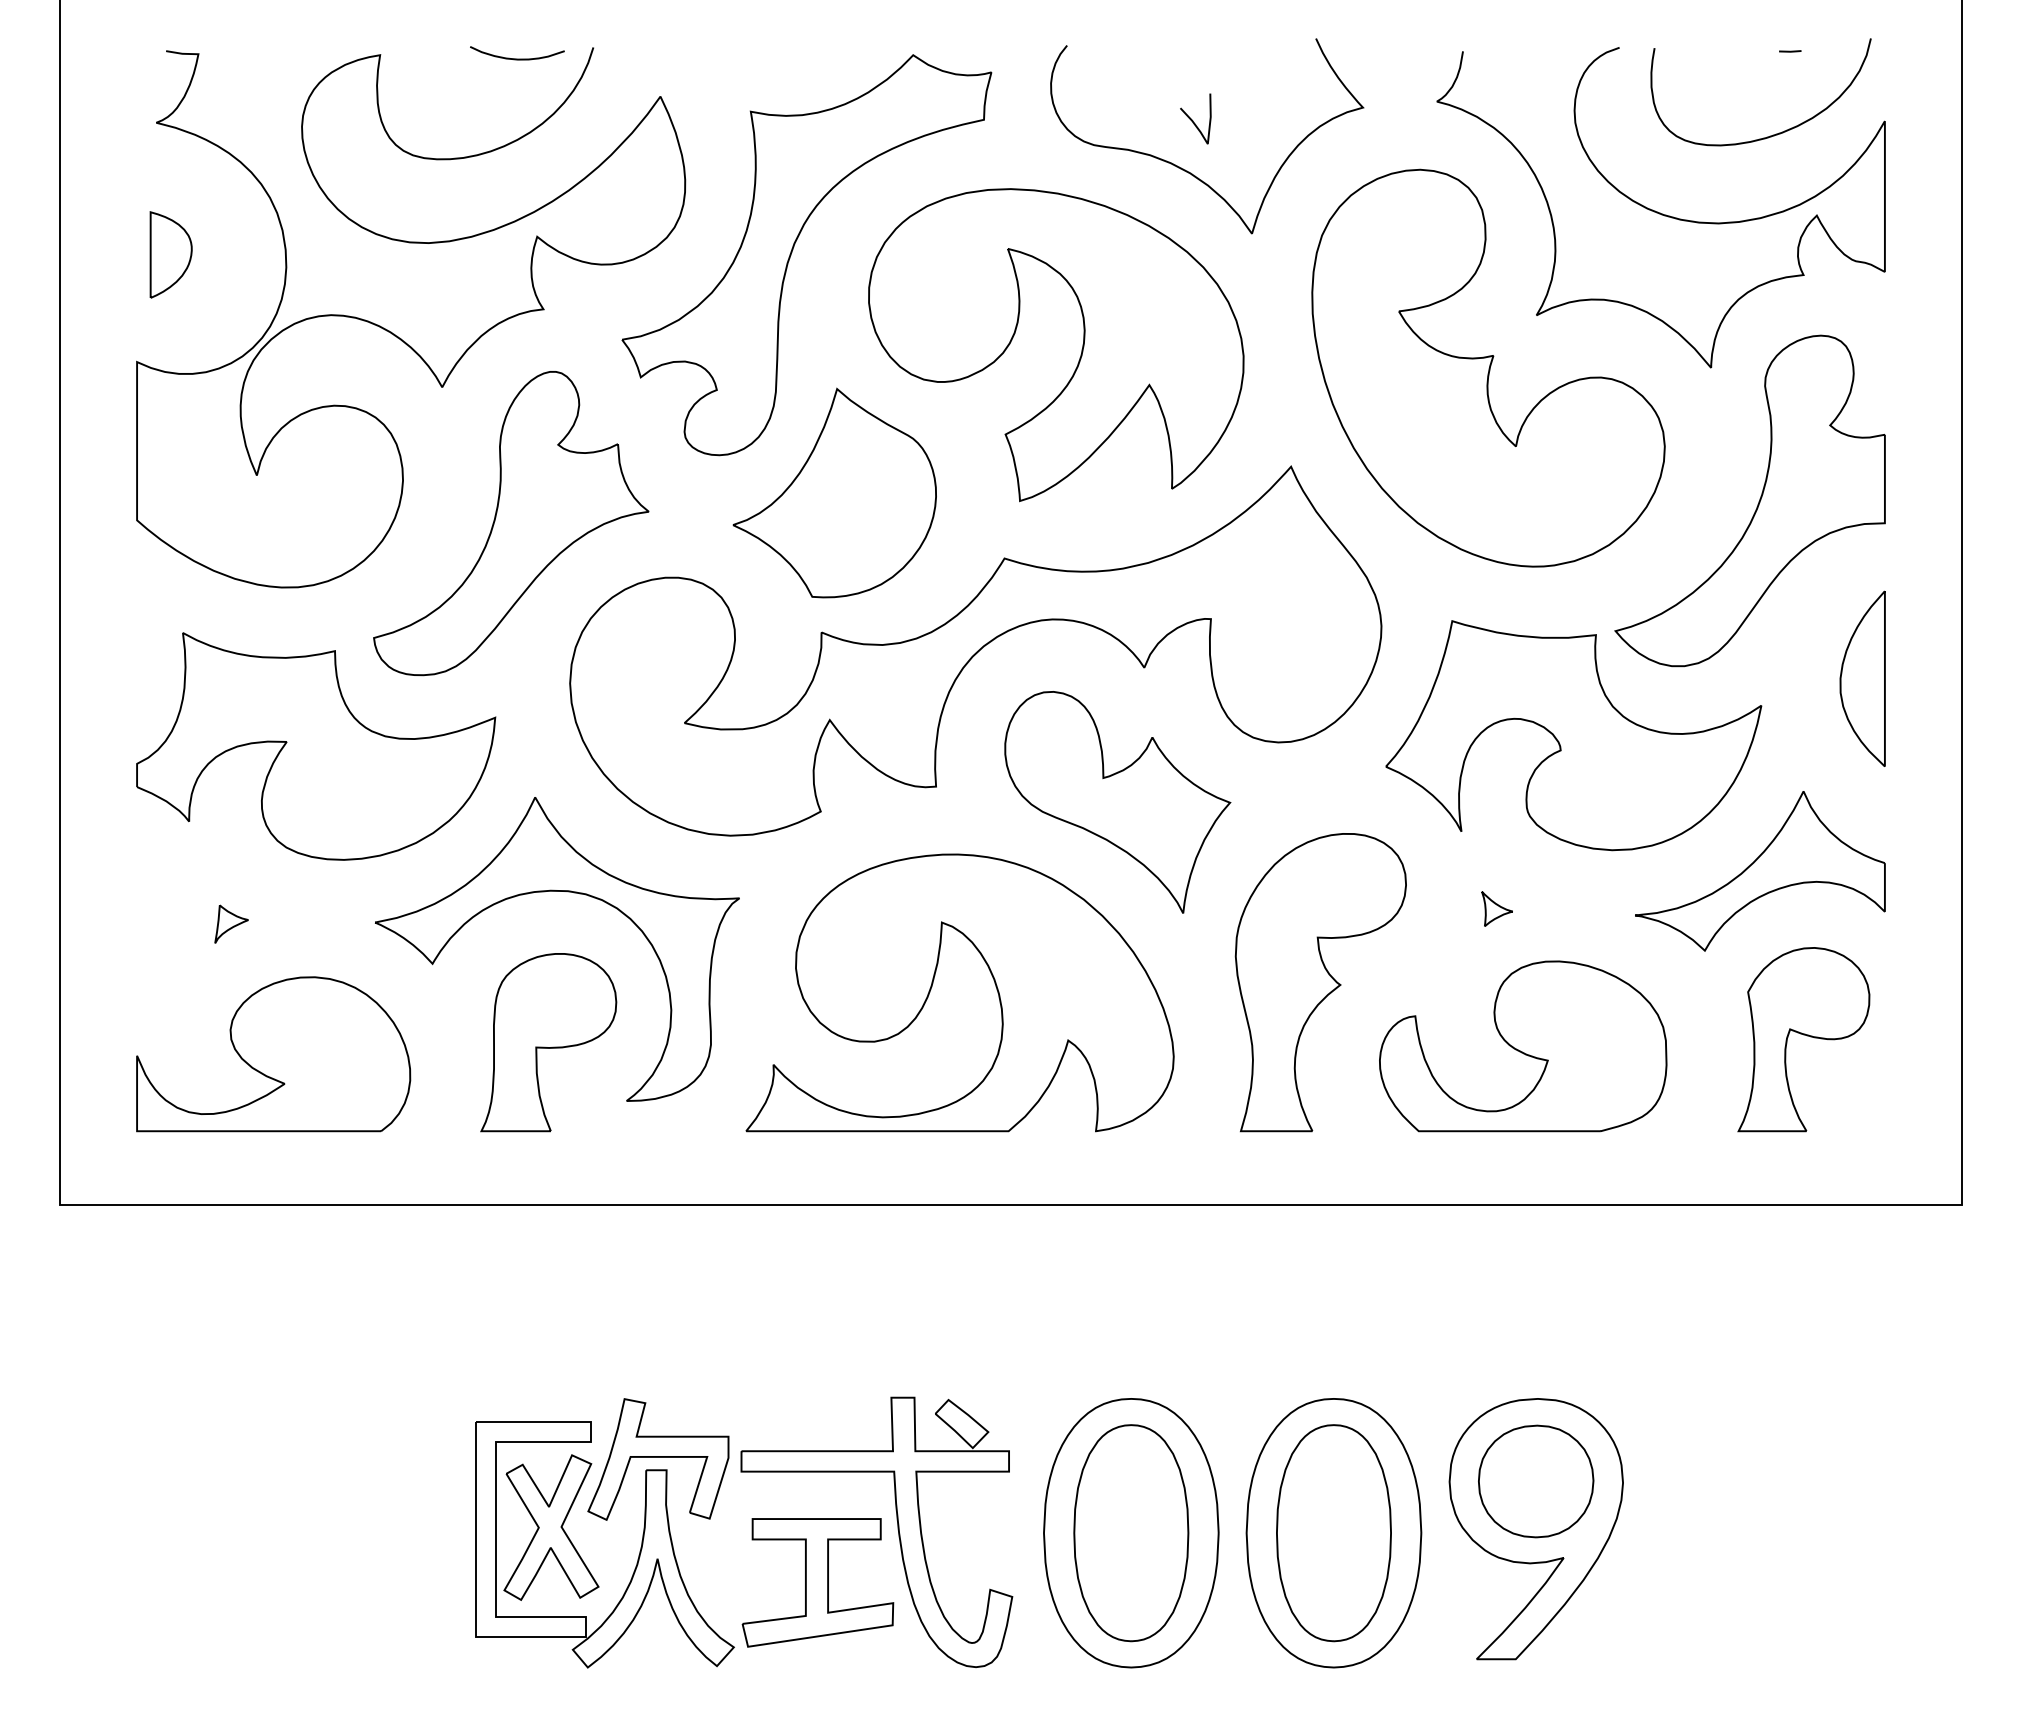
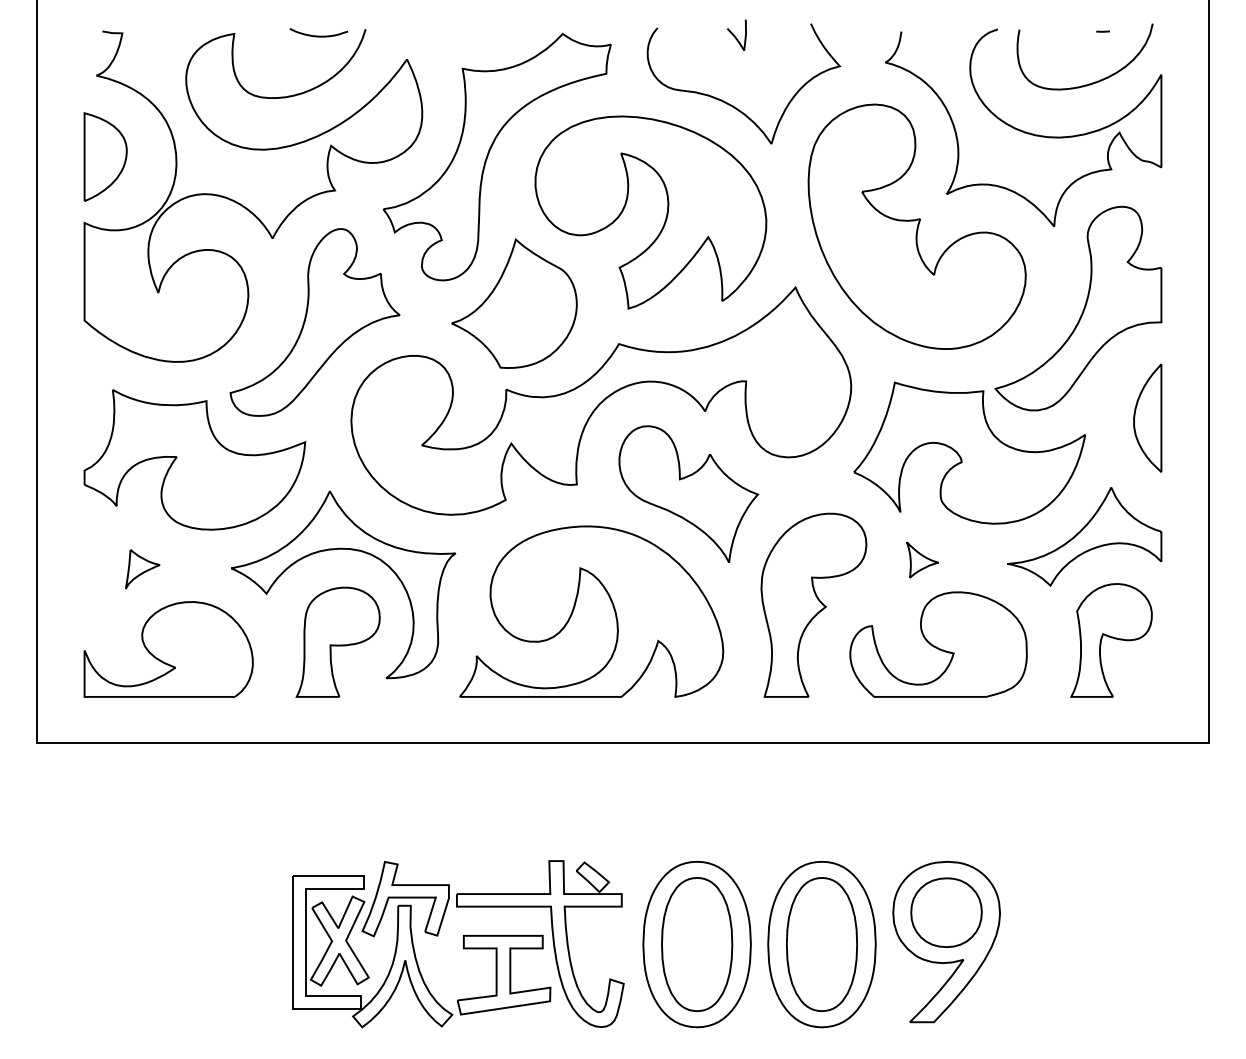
curve: (1193, 119) -> (735, 35), moved
part: (171, 254) -> (105, 156), size x1.67
part: (1497, 908) -> (922, 559), size x1.67
part: (231, 924) -> (142, 569), size x1.67

